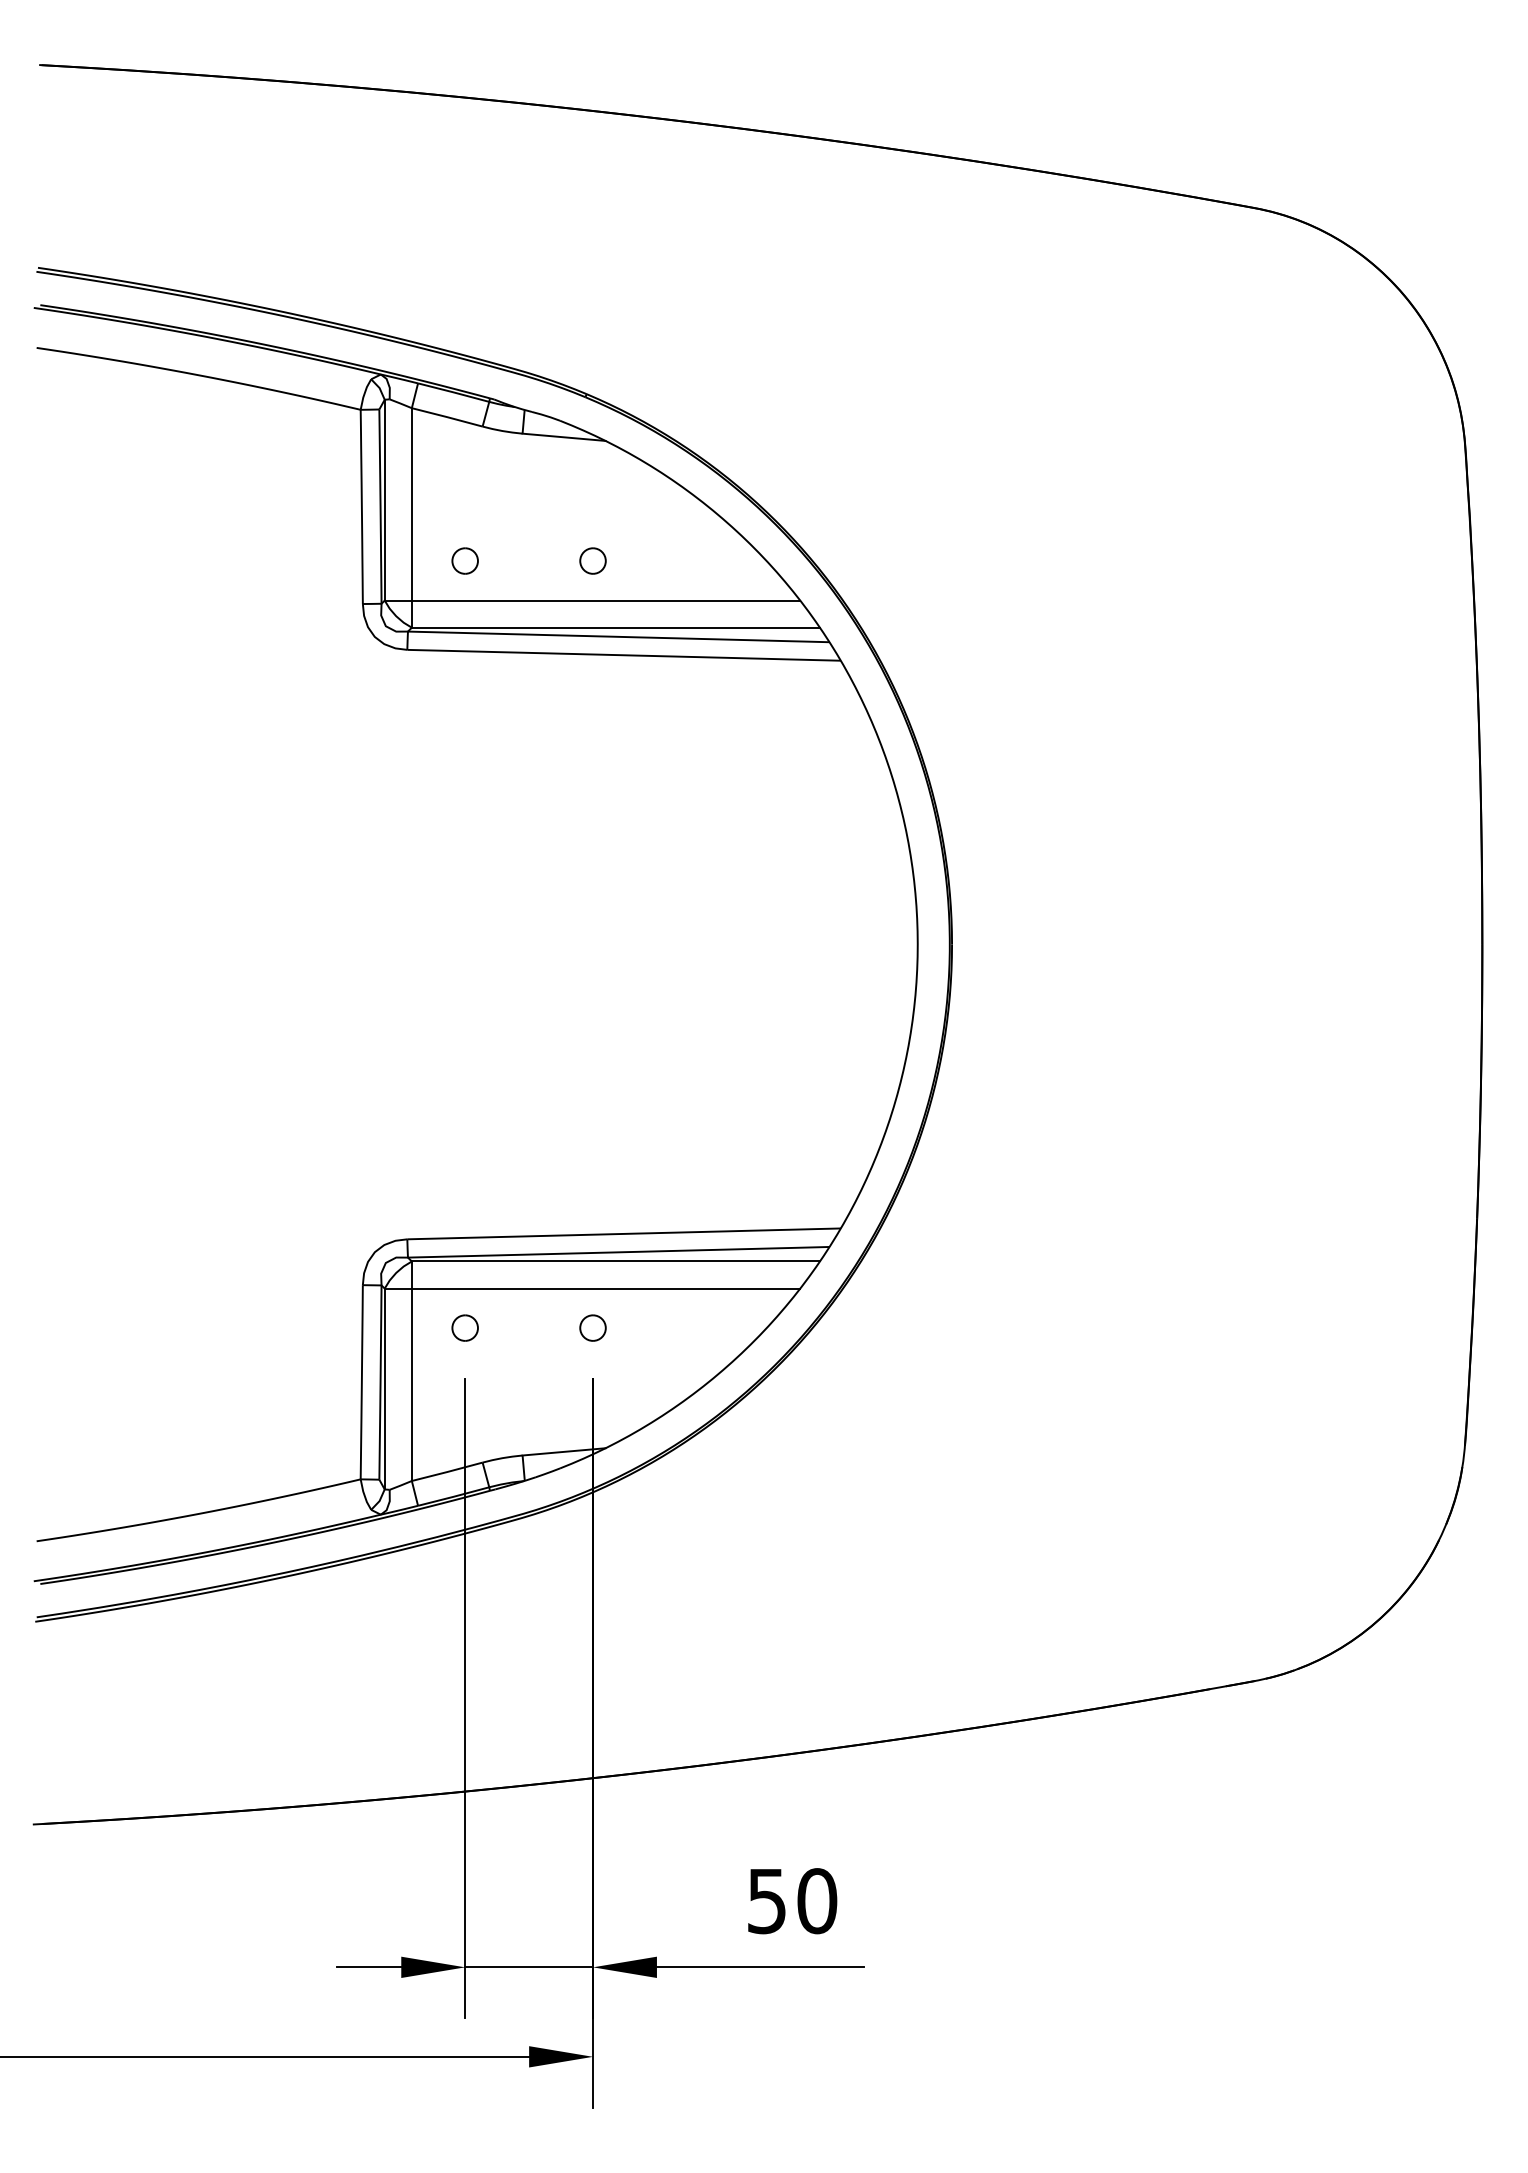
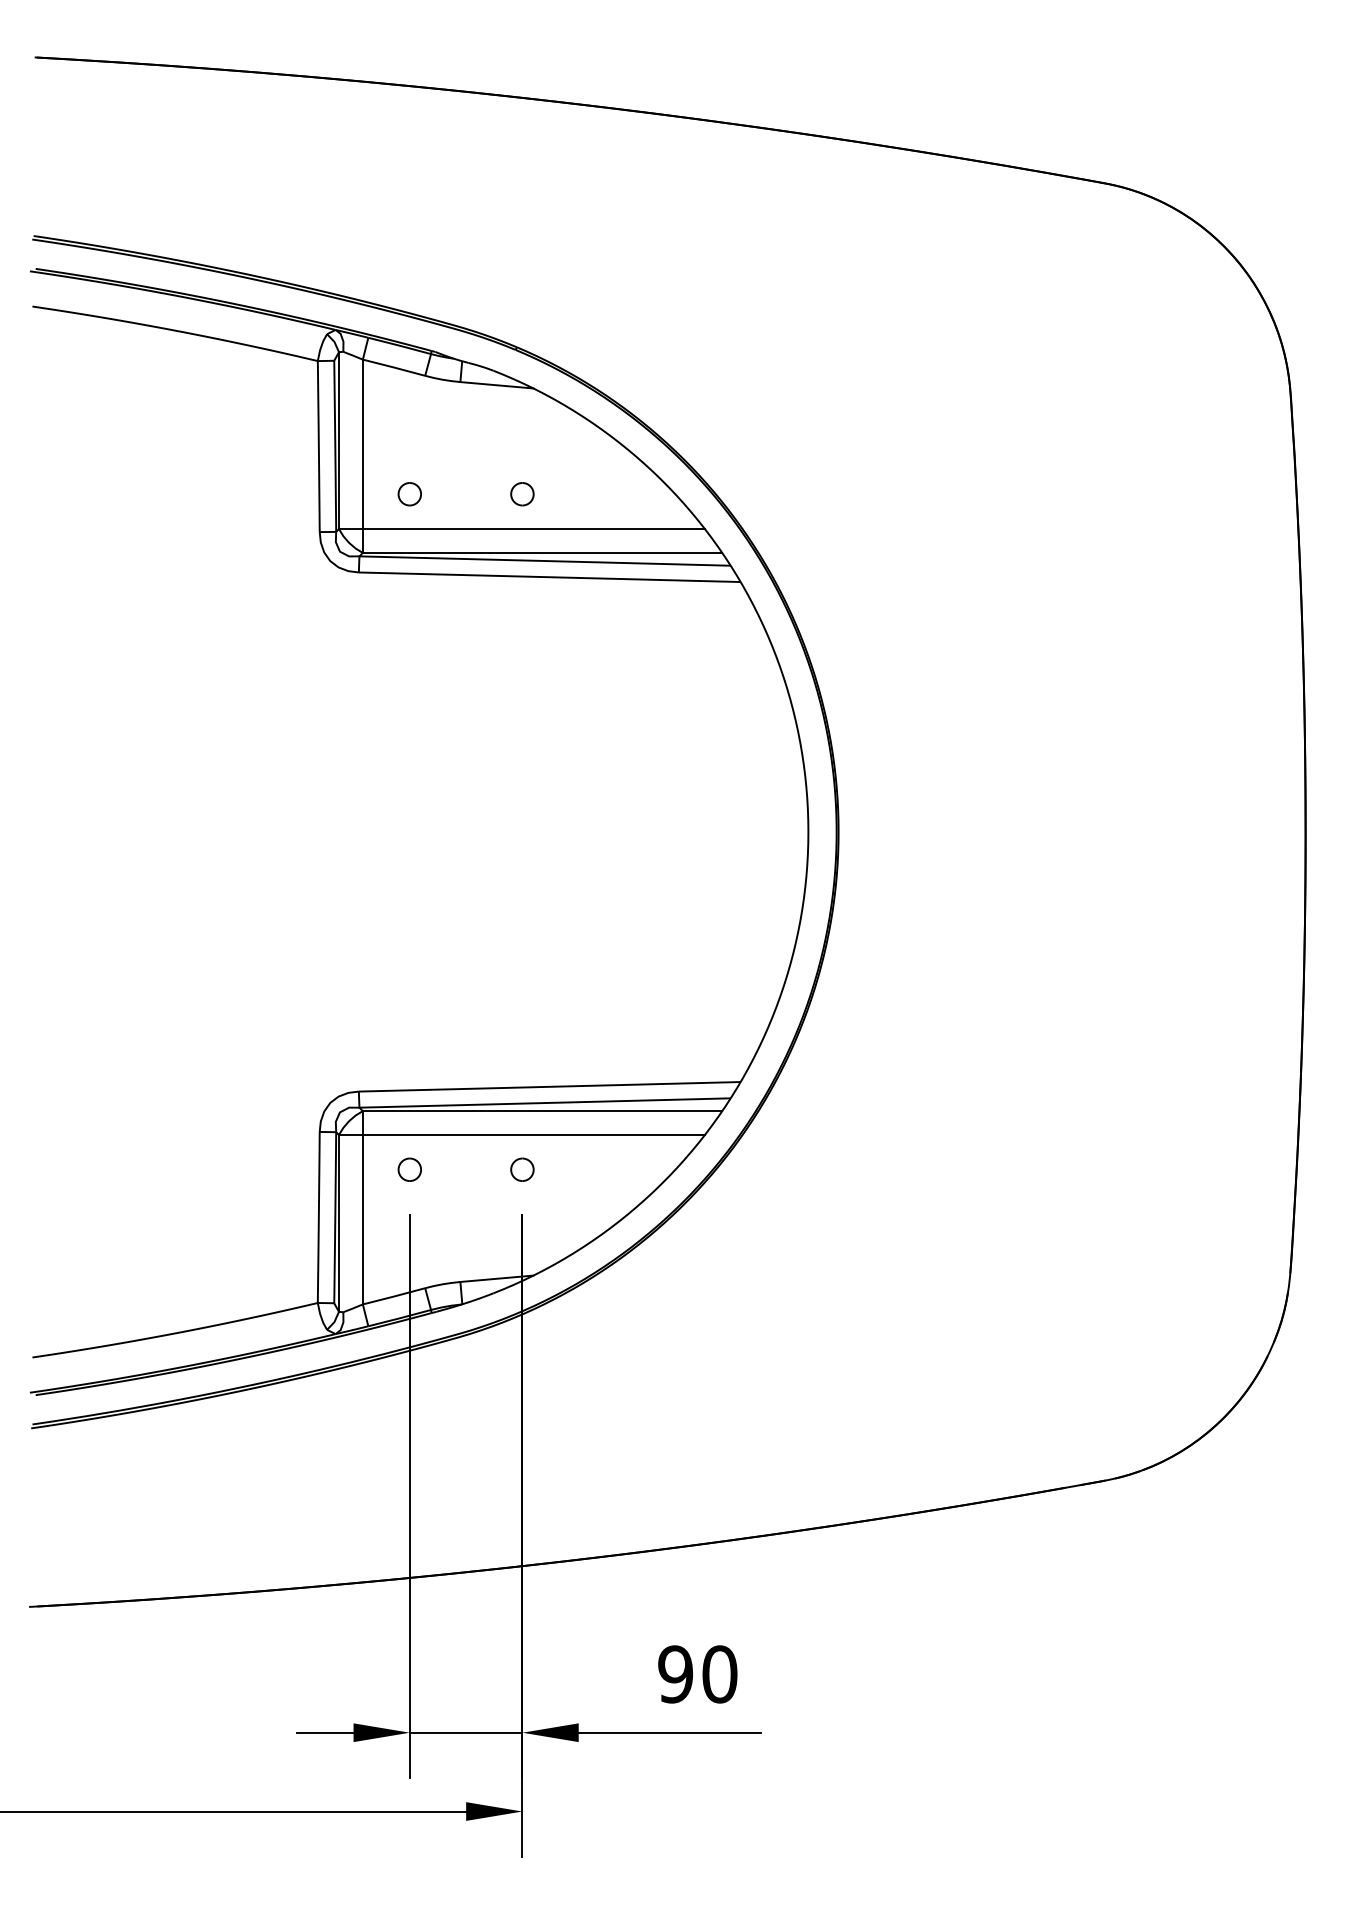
text: (766, 1901) -> (675, 1674), 50 -> 90

